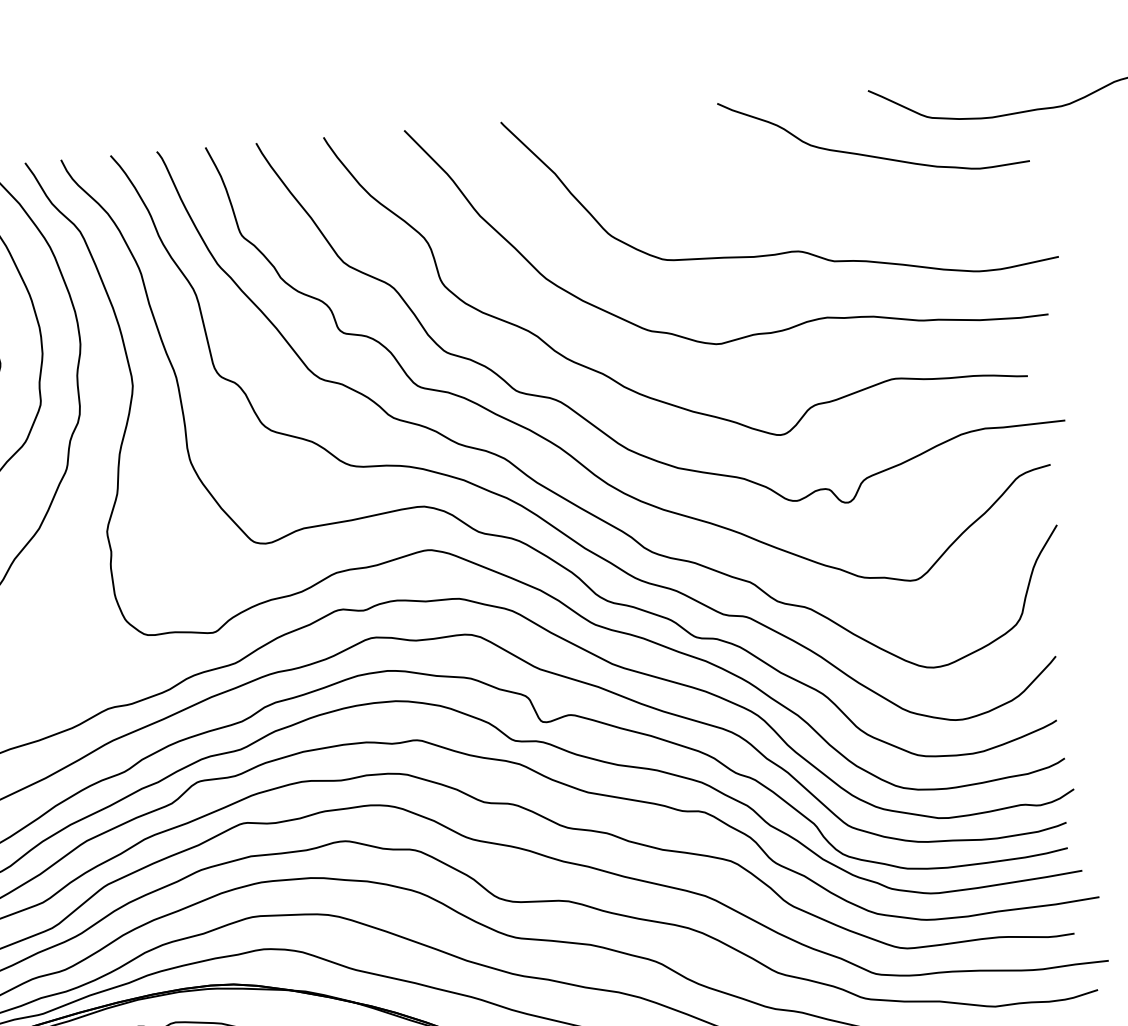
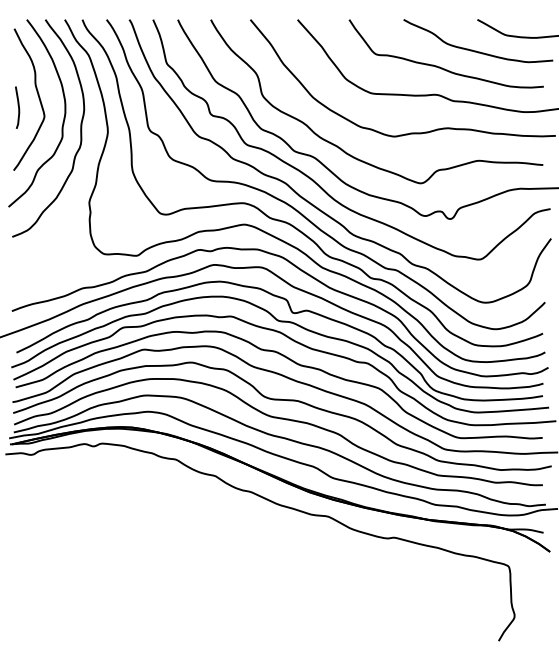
curve: (798, 192) -> (439, 66), added

